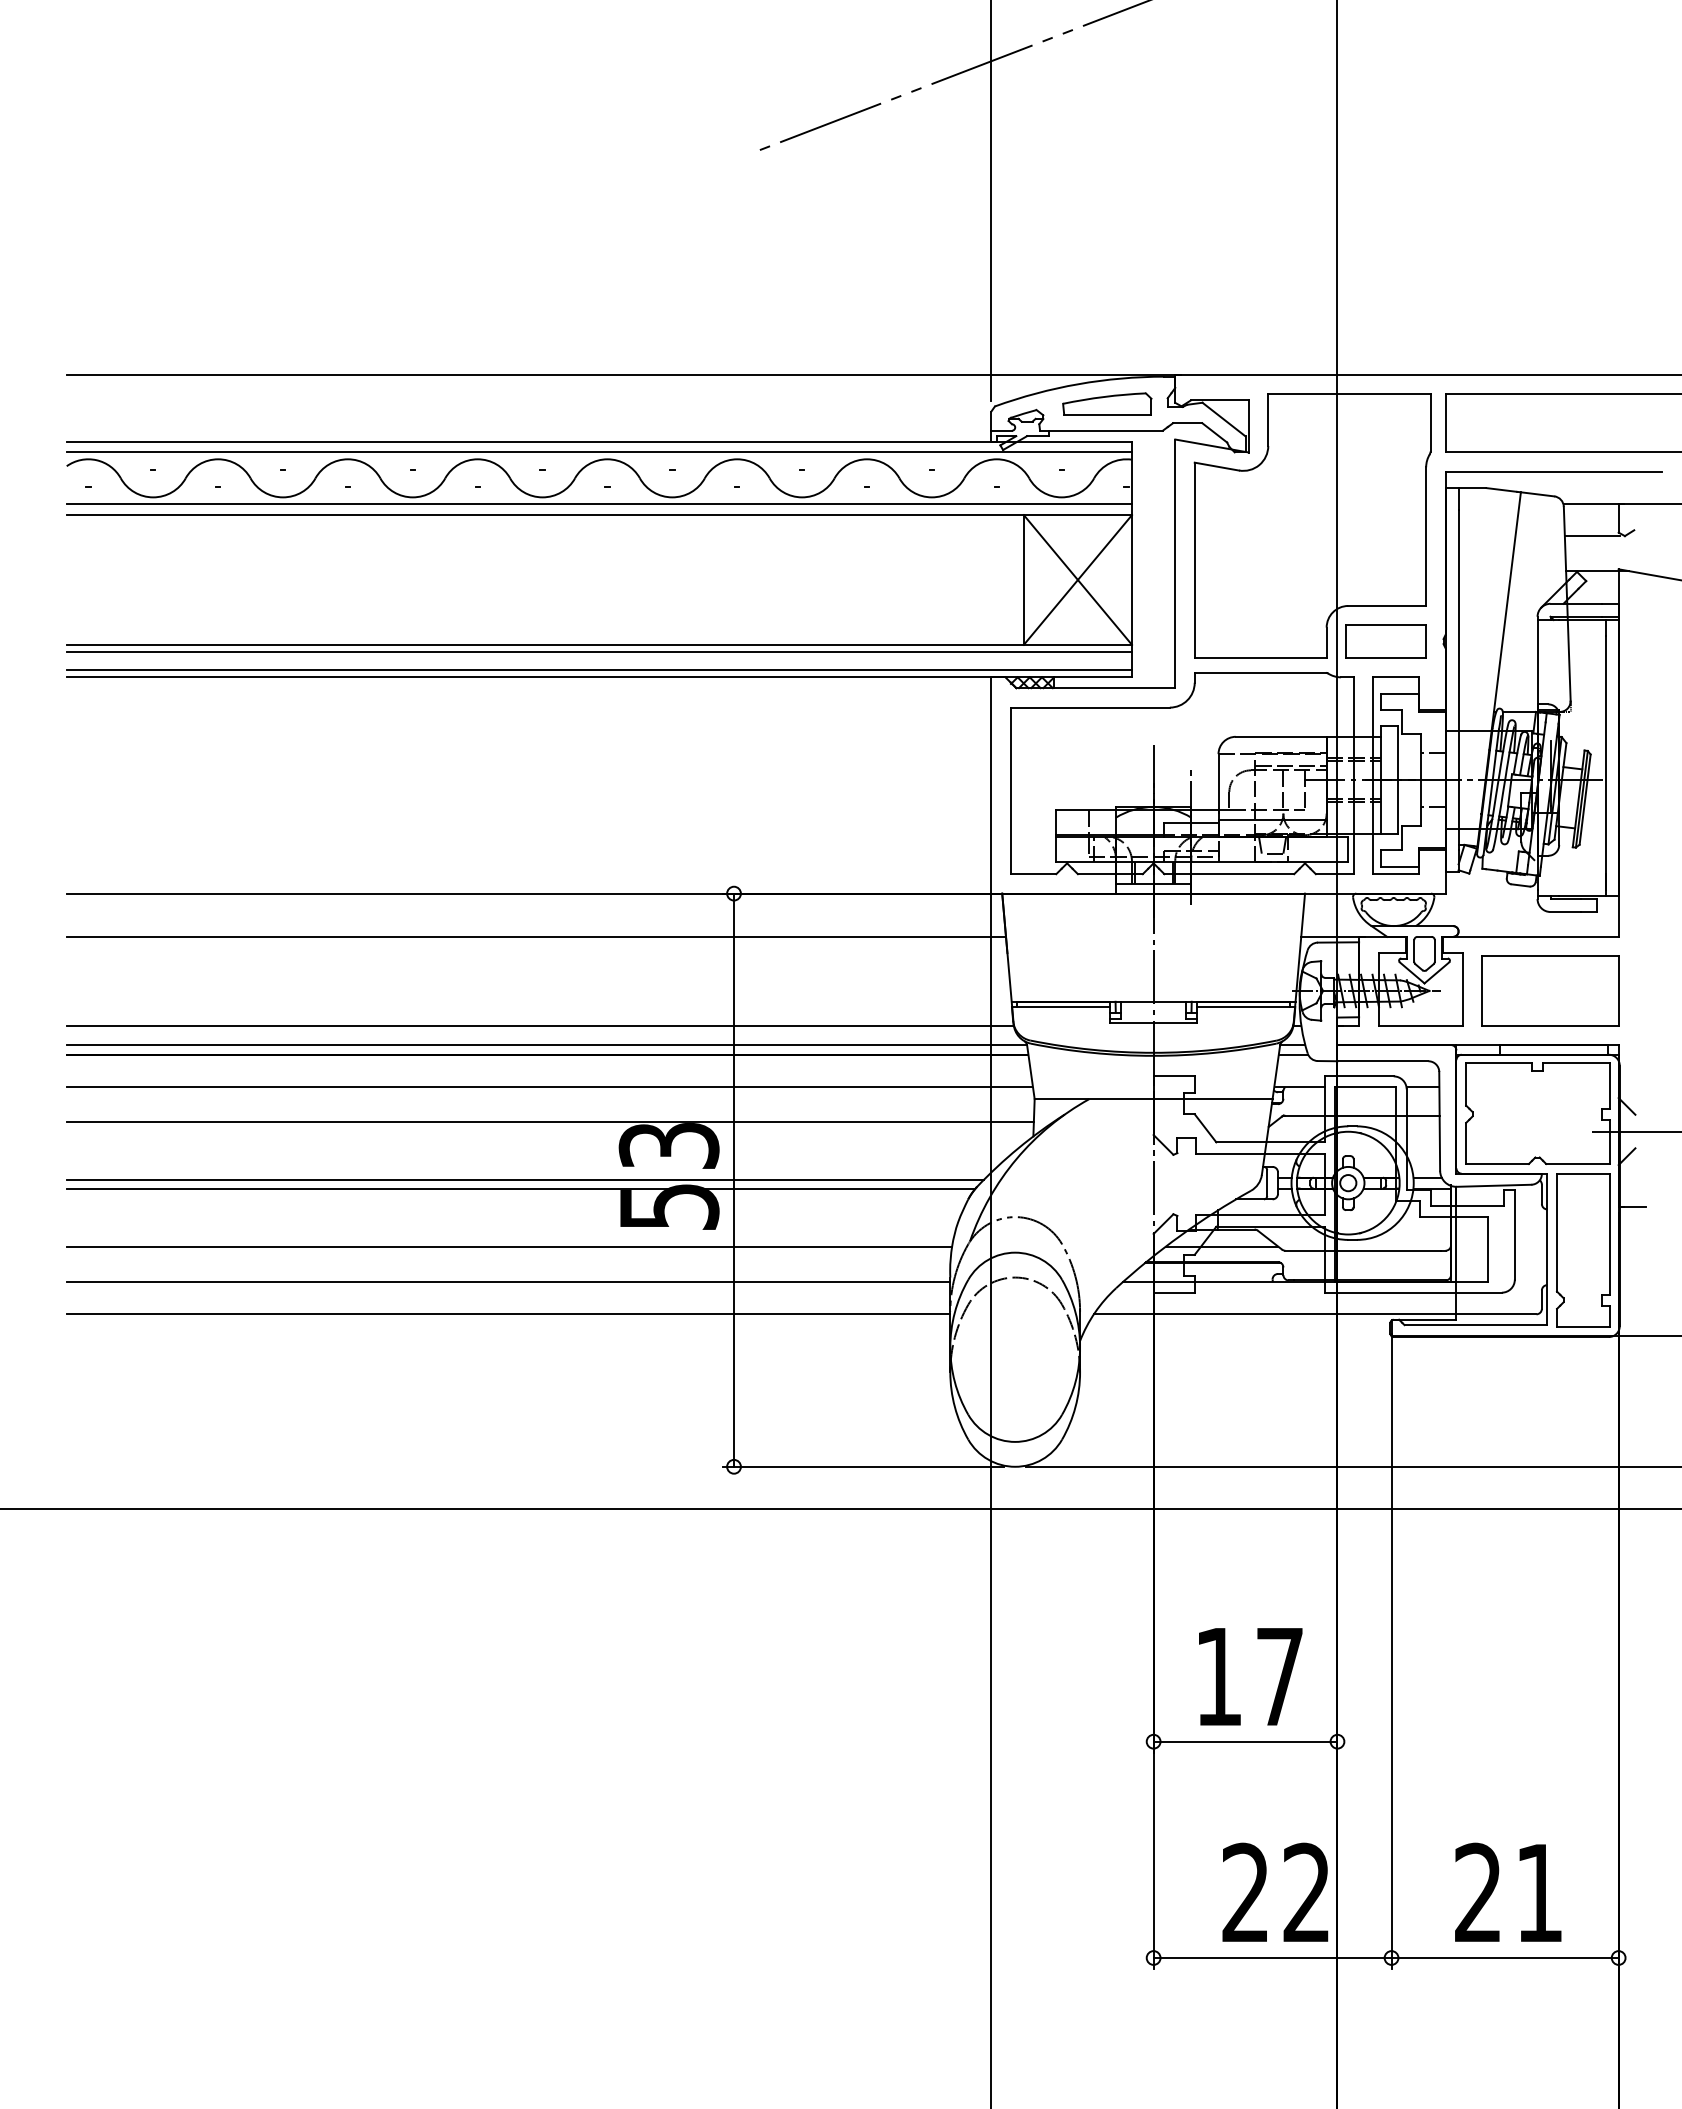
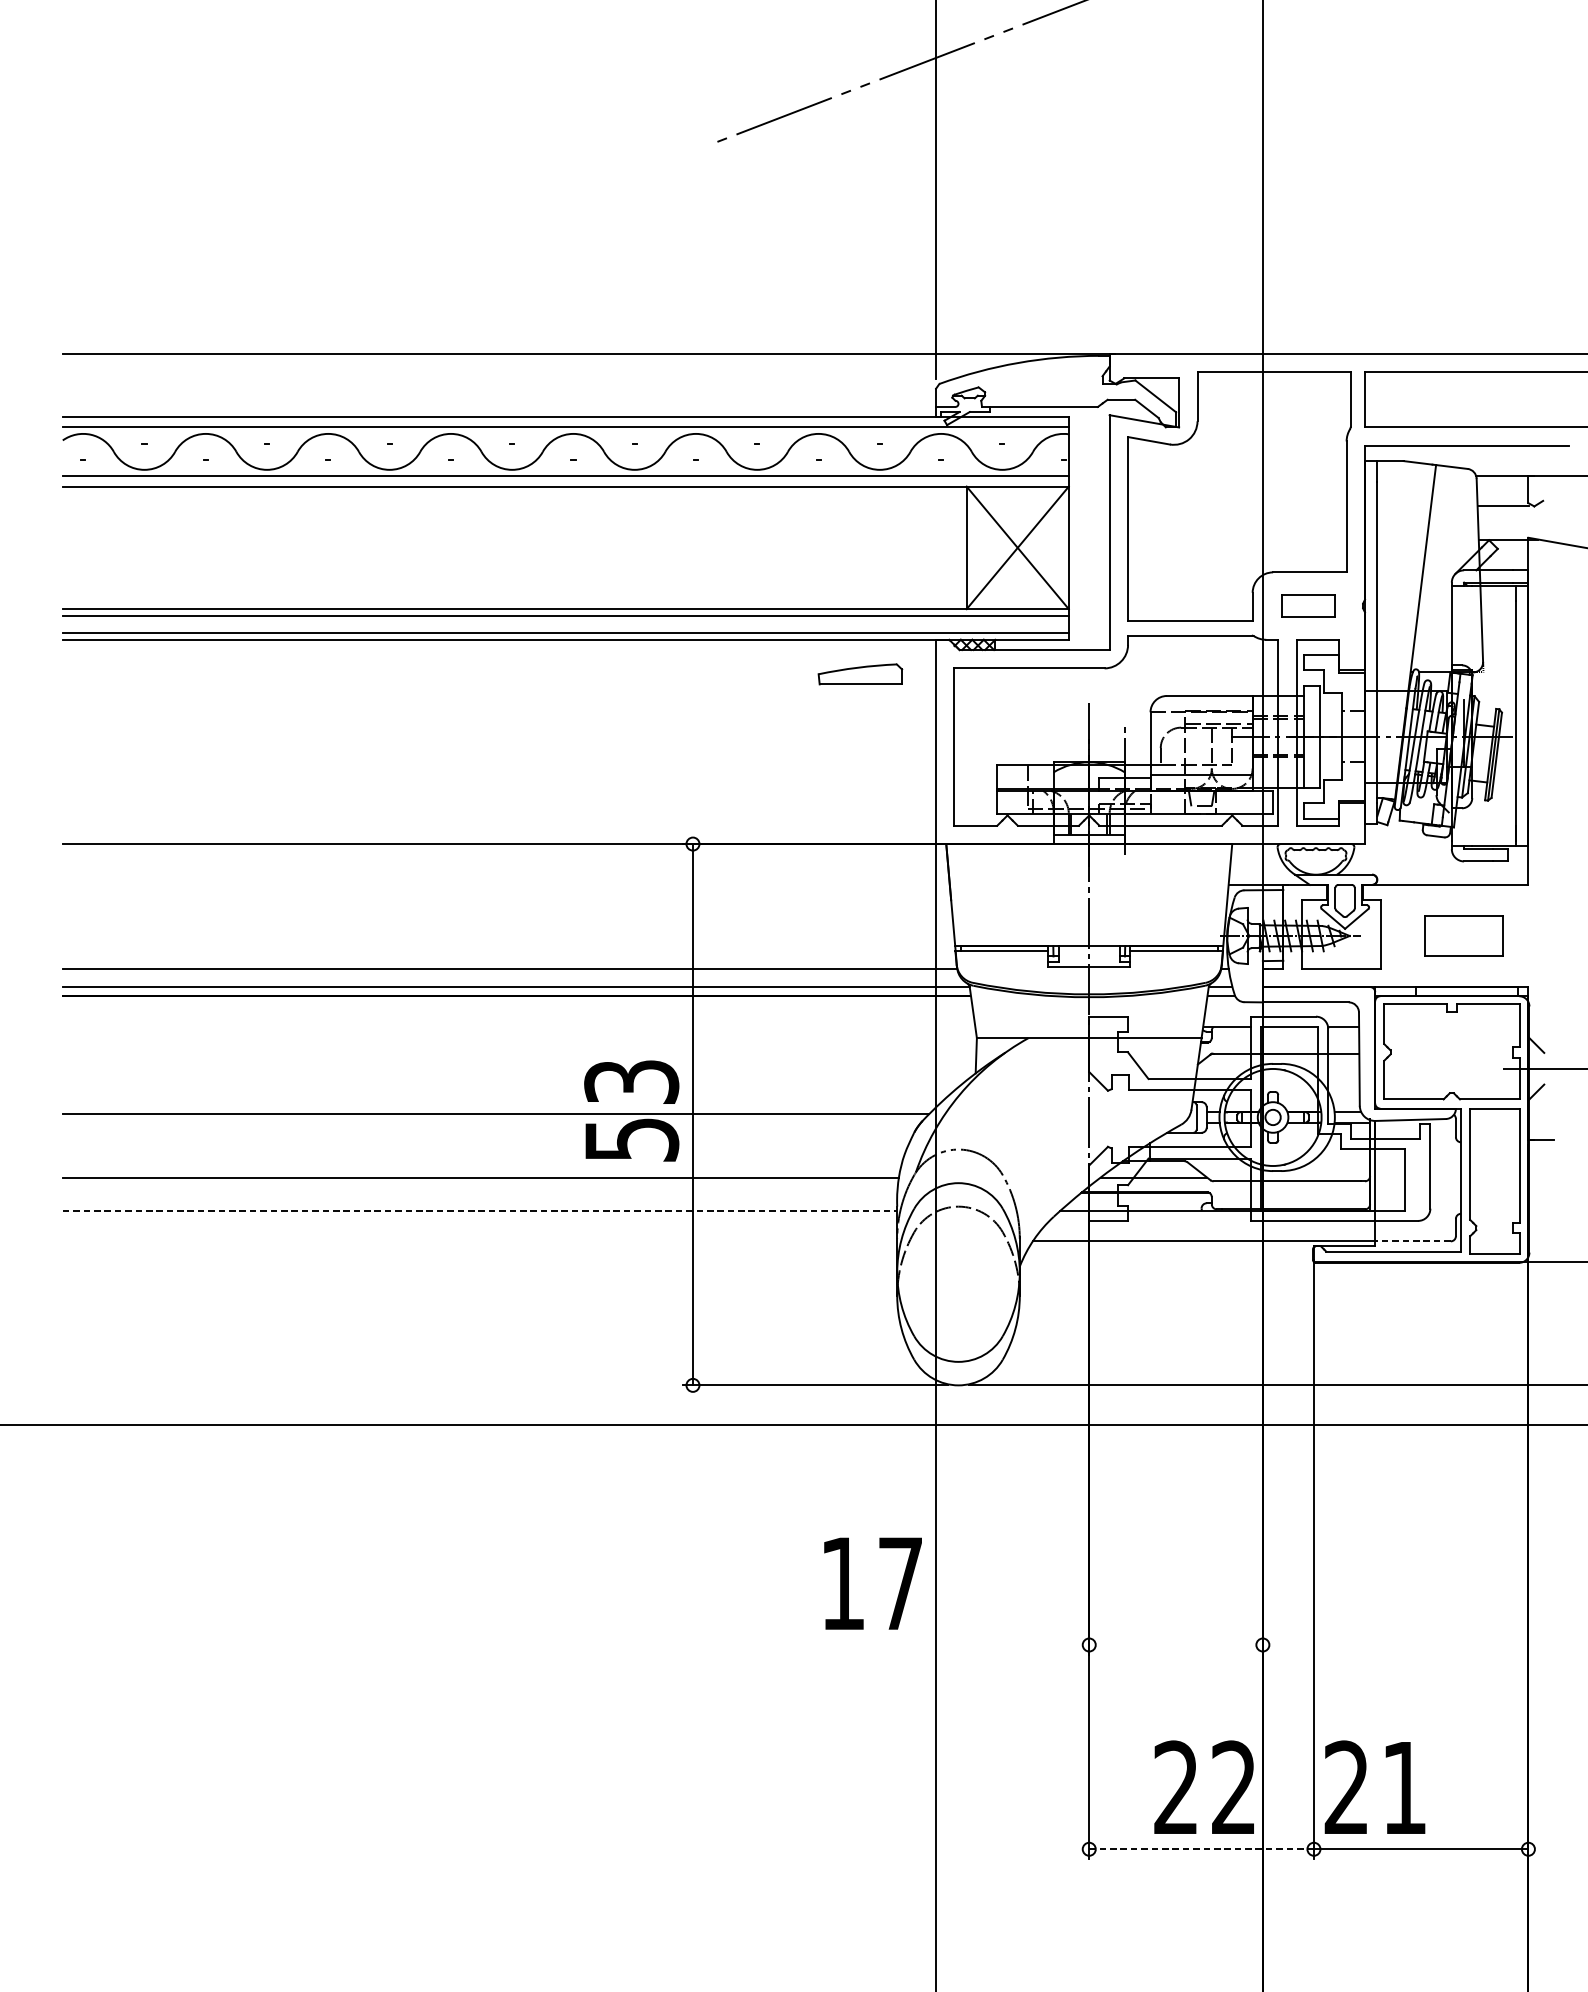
part: (1107, 403) -> (860, 673), moved
part: (1385, 641) -> (1308, 605), size x0.7
line: (536, 936) -> (506, 884), removed
part: (1550, 990) -> (1464, 935), size x0.6
line: (548, 1087) -> (517, 1027), removed
line: (550, 1122) -> (519, 1060), removed
line: (520, 1189) -> (491, 1123), removed
line: (508, 1281) -> (479, 1210), solid -> dashed
line: (508, 1314) -> (479, 1241), removed
line: (1495, 1314) -> (1412, 1241), solid -> dashed
text: (1250, 1676) -> (872, 1583), moved
line: (1245, 1741) -> (1176, 1644), removed
text: (1508, 1891) -> (1375, 1786), moved
line: (1272, 1958) -> (1201, 1849), solid -> dashed

